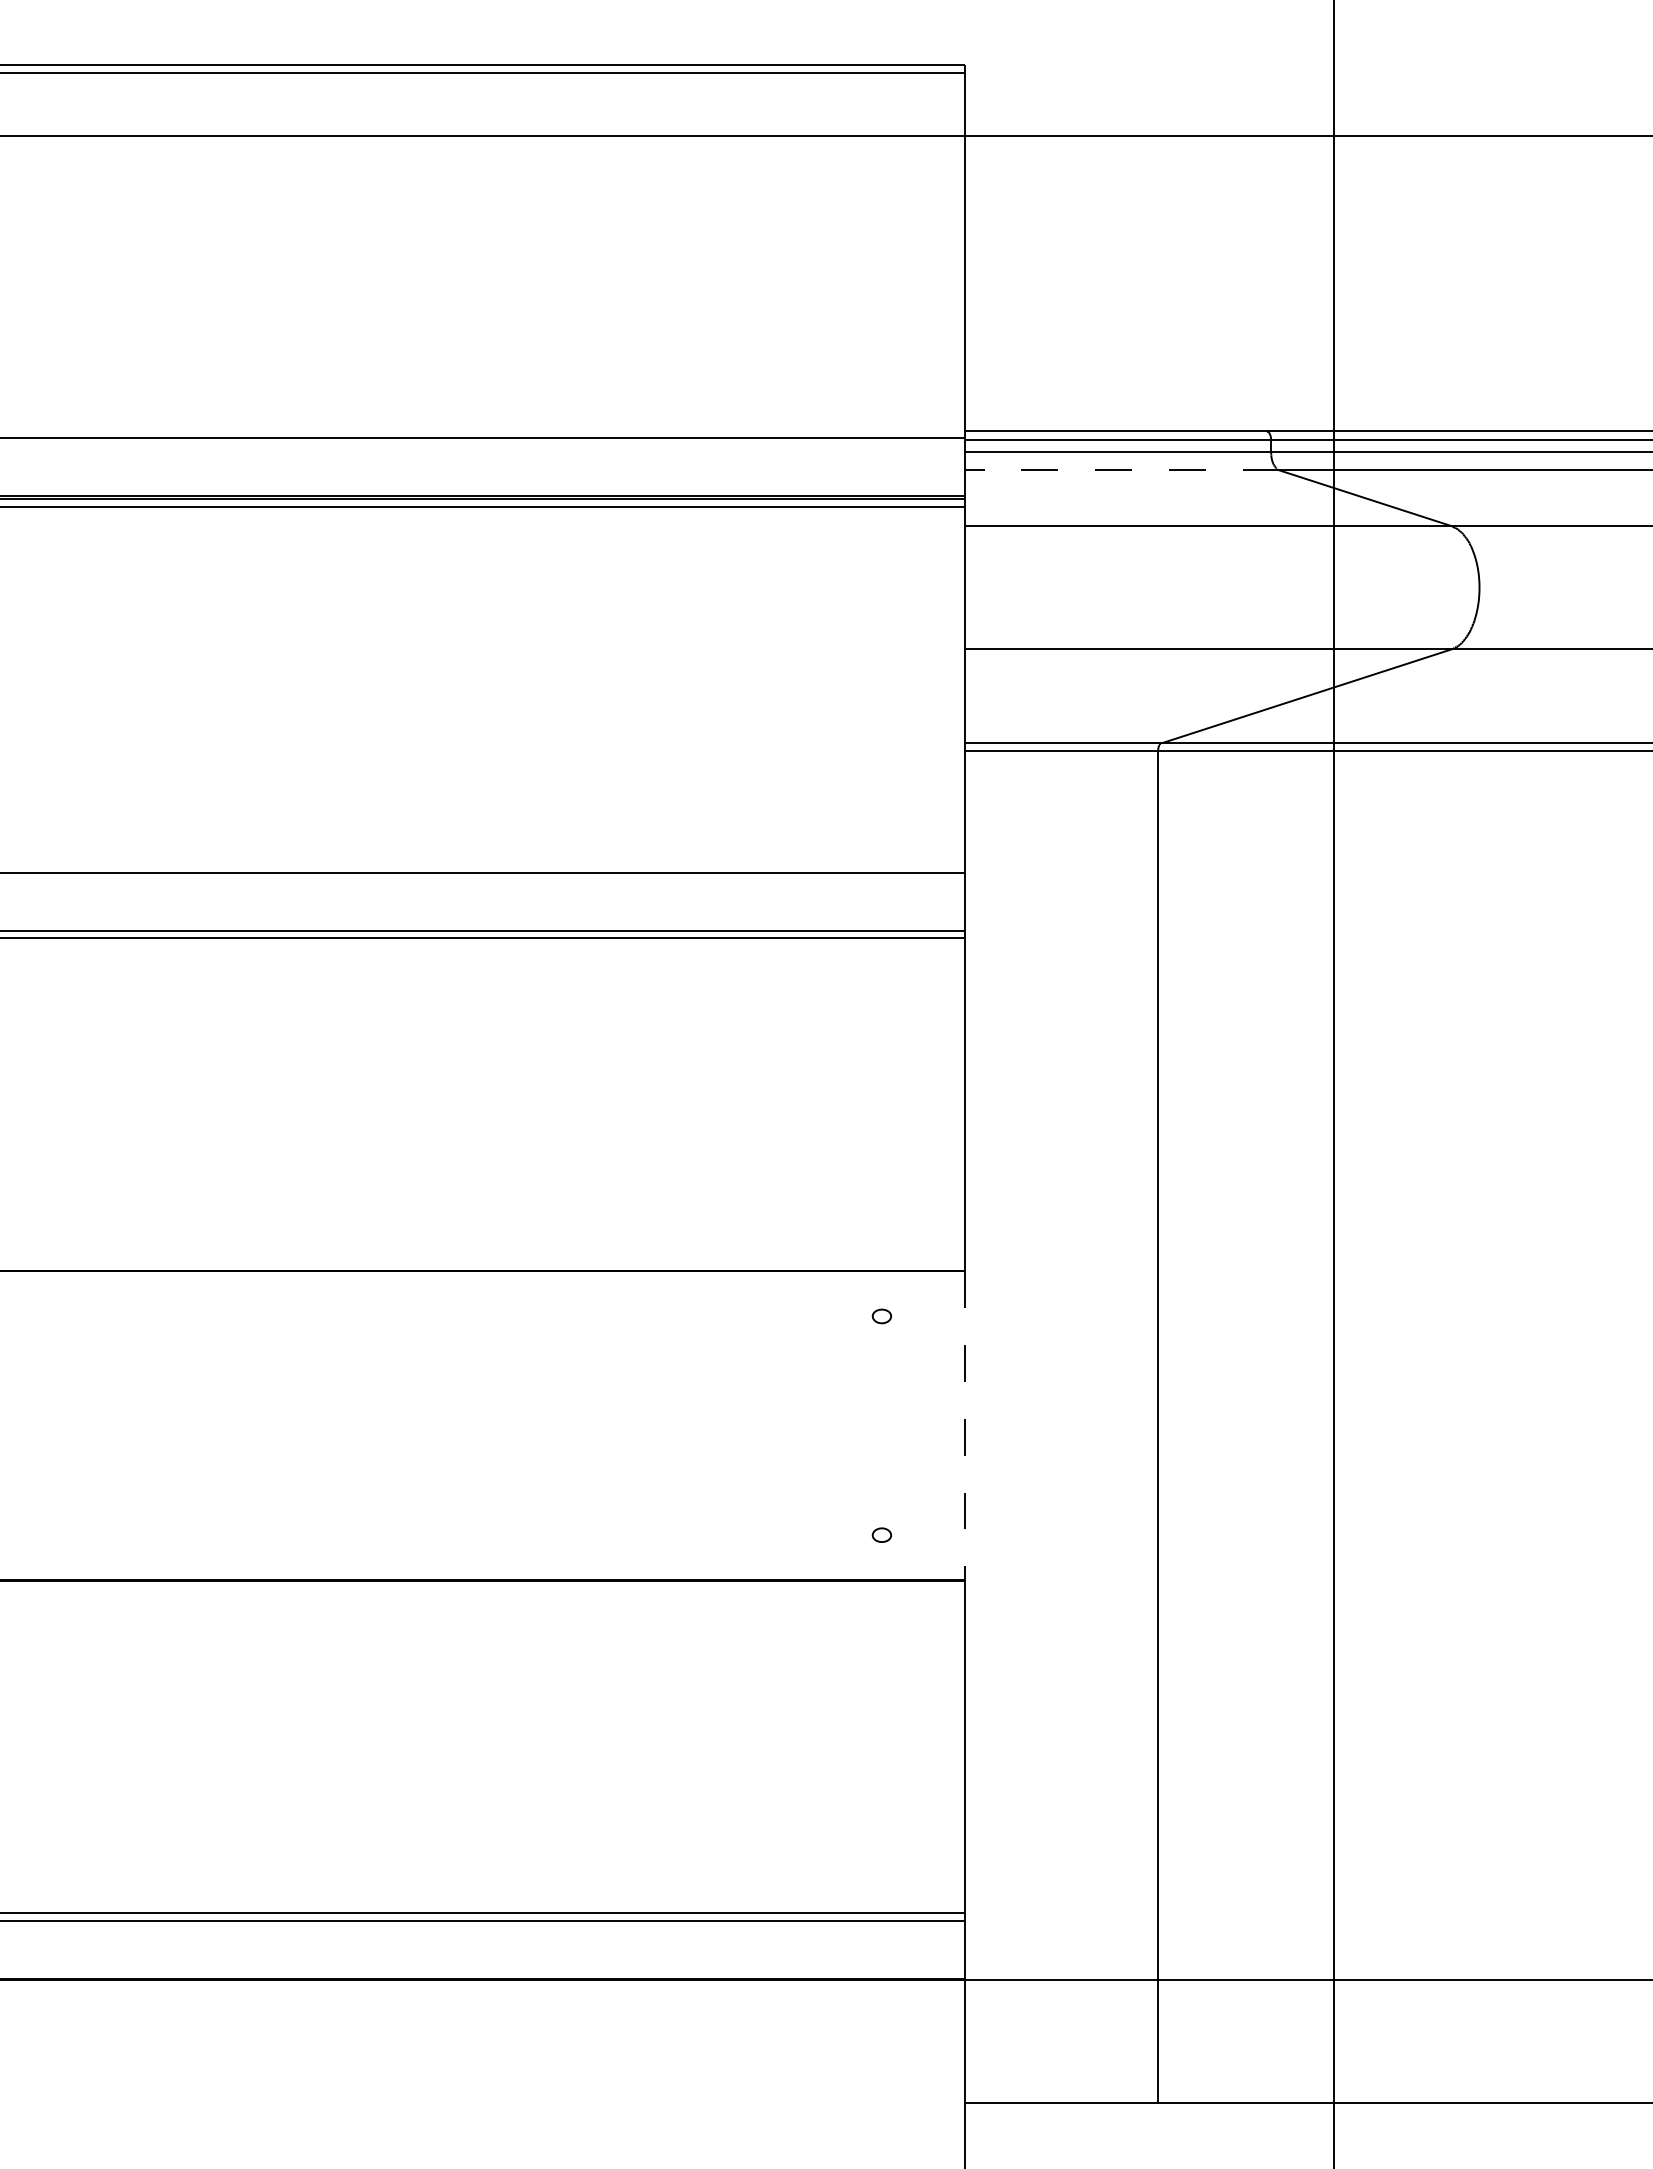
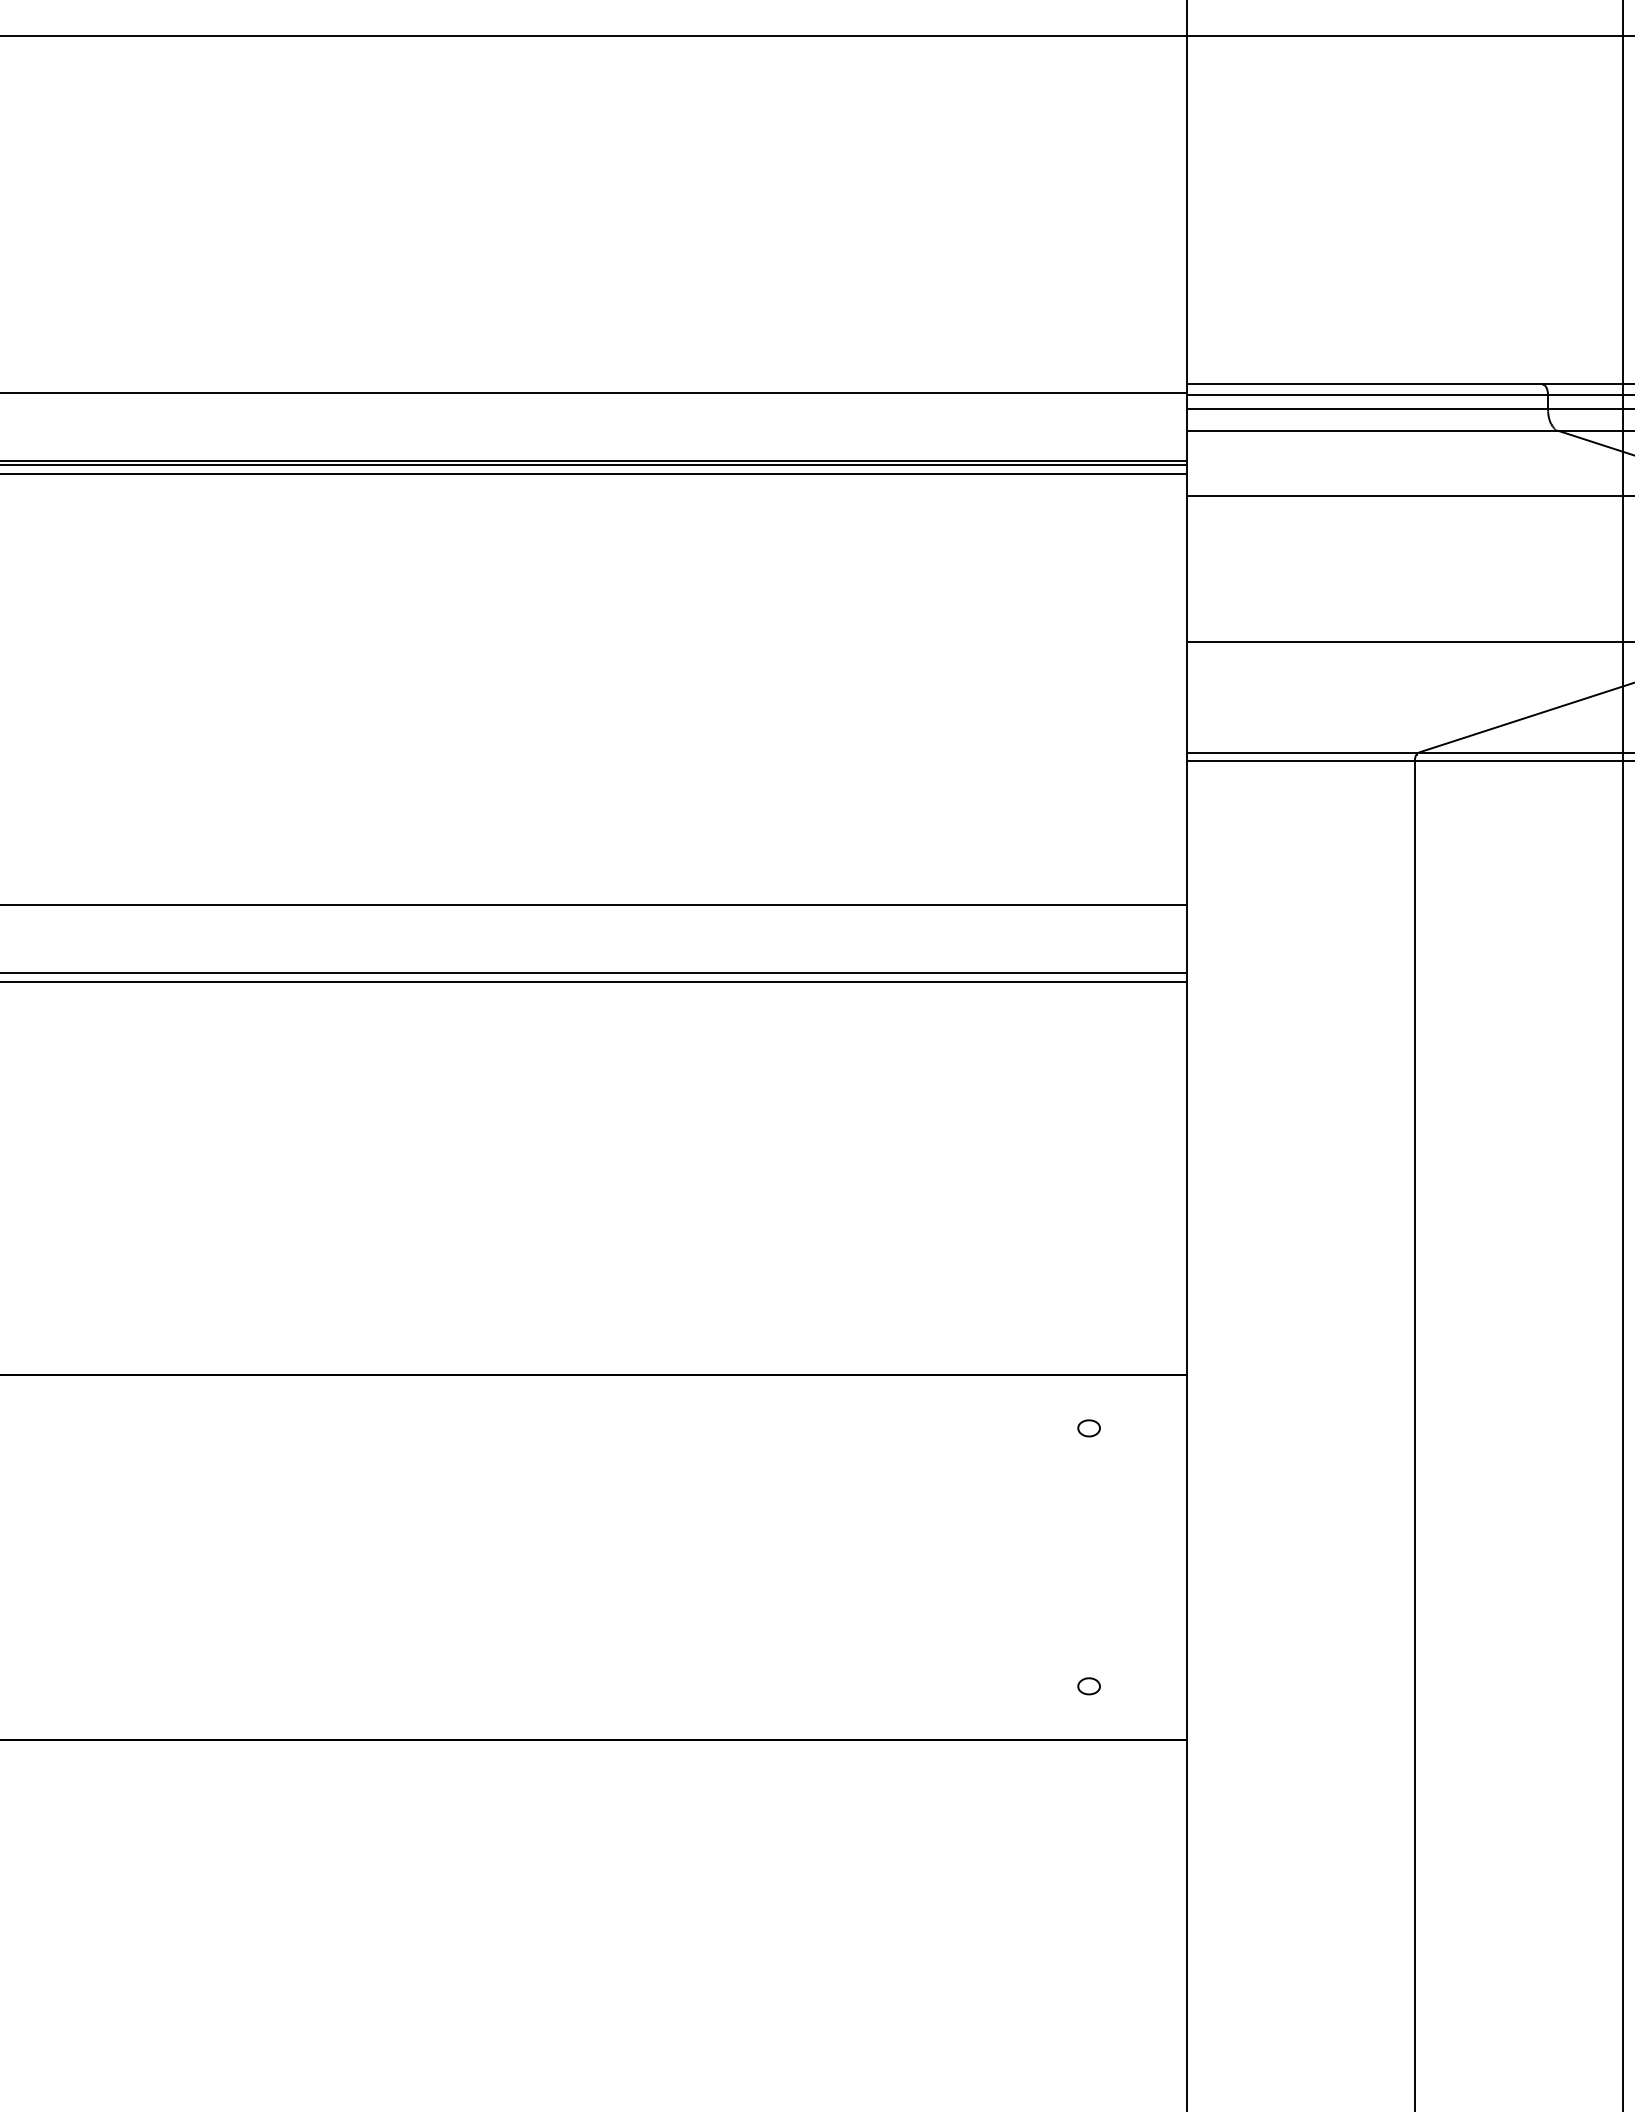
line: (1121, 470) -> (1371, 430), dashed -> solid
line: (964, 1426) -> (1186, 1558), dashed -> solid

